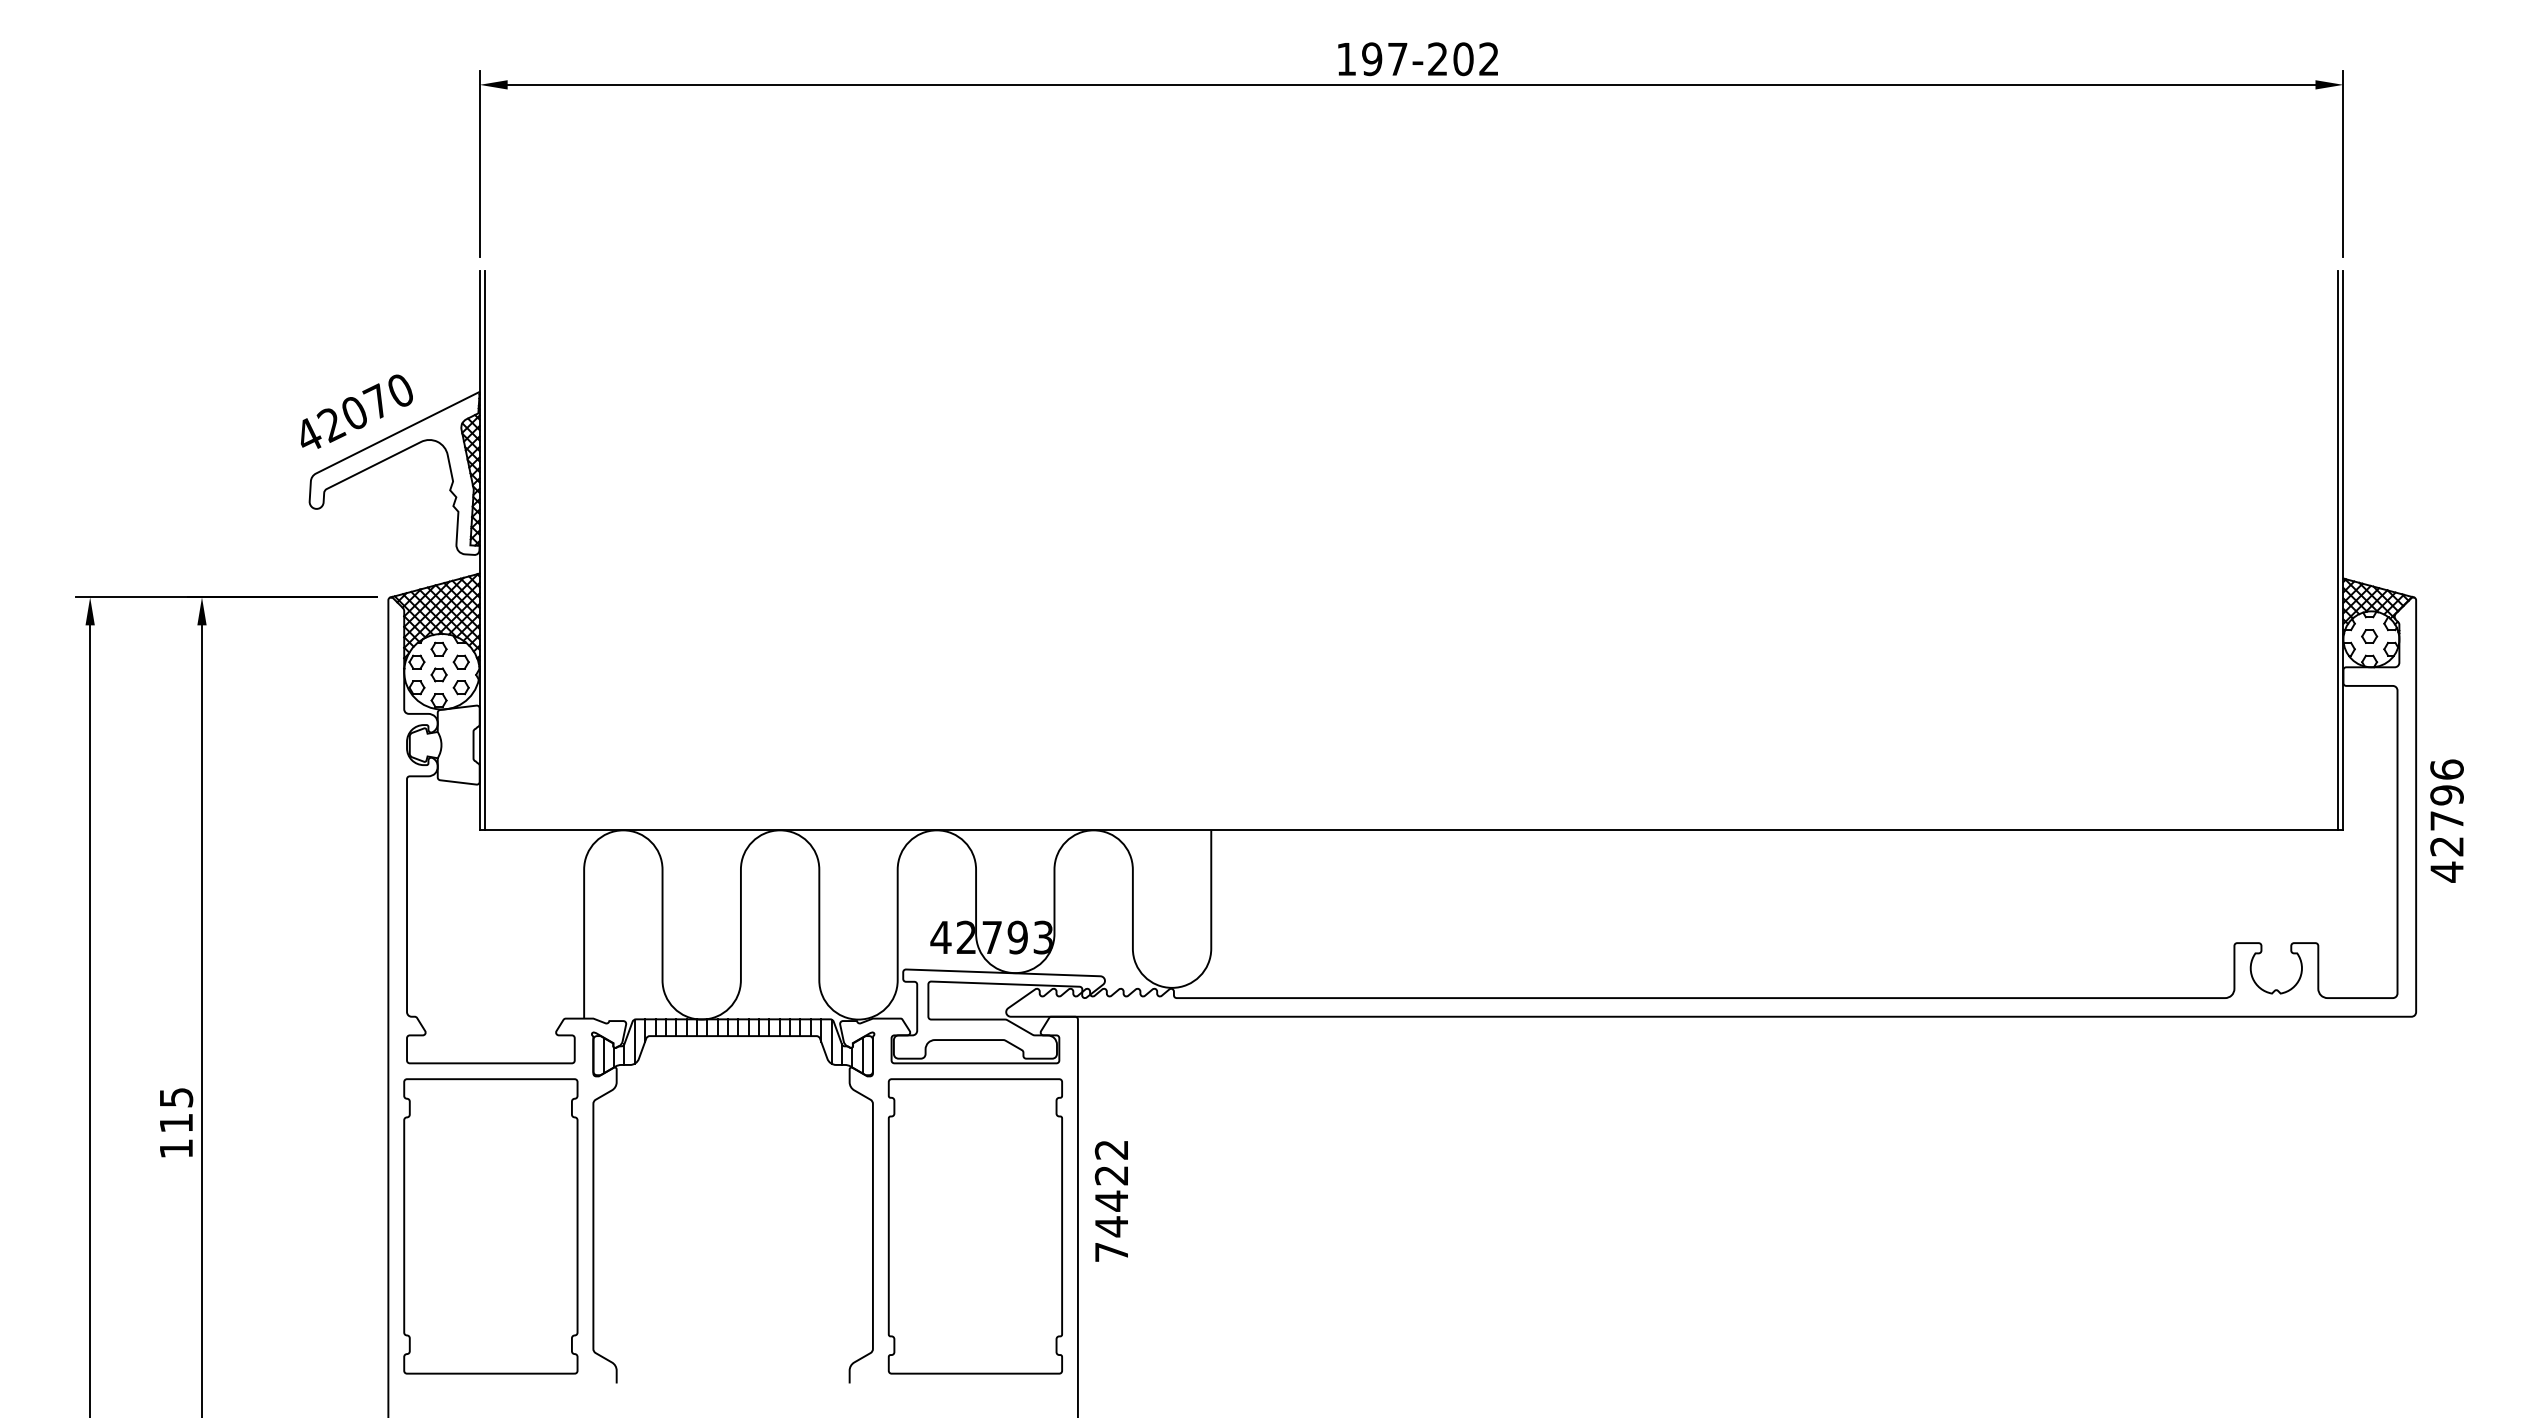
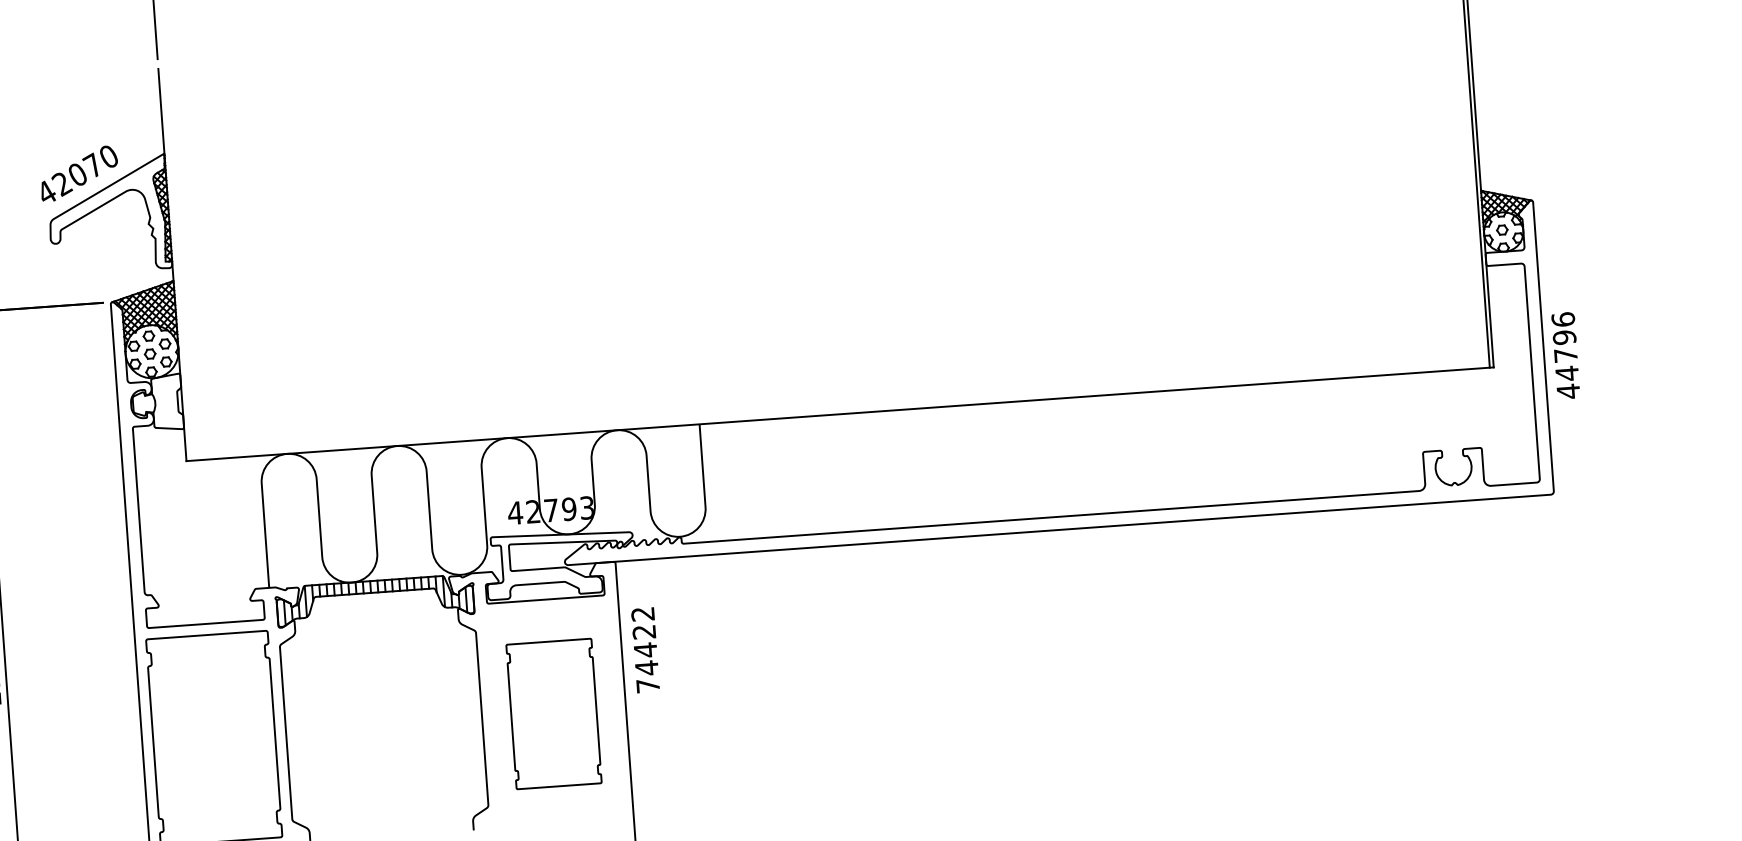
line: (485, 550) -> (176, 264), removed
text: (2446, 846) -> (1566, 373), 42796 -> 44796
text: (1110, 1201) -> (644, 650), moved
part: (974, 1226) -> (553, 714), size x0.7

